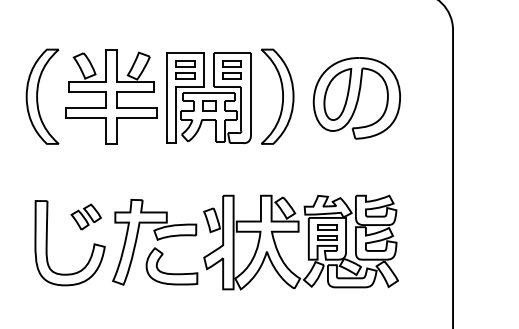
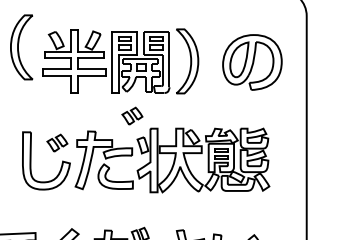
part: (42, 96) -> (21, 47), moved
part: (357, 98) -> (252, 62), moved
part: (196, 176) -> (132, 115), added

